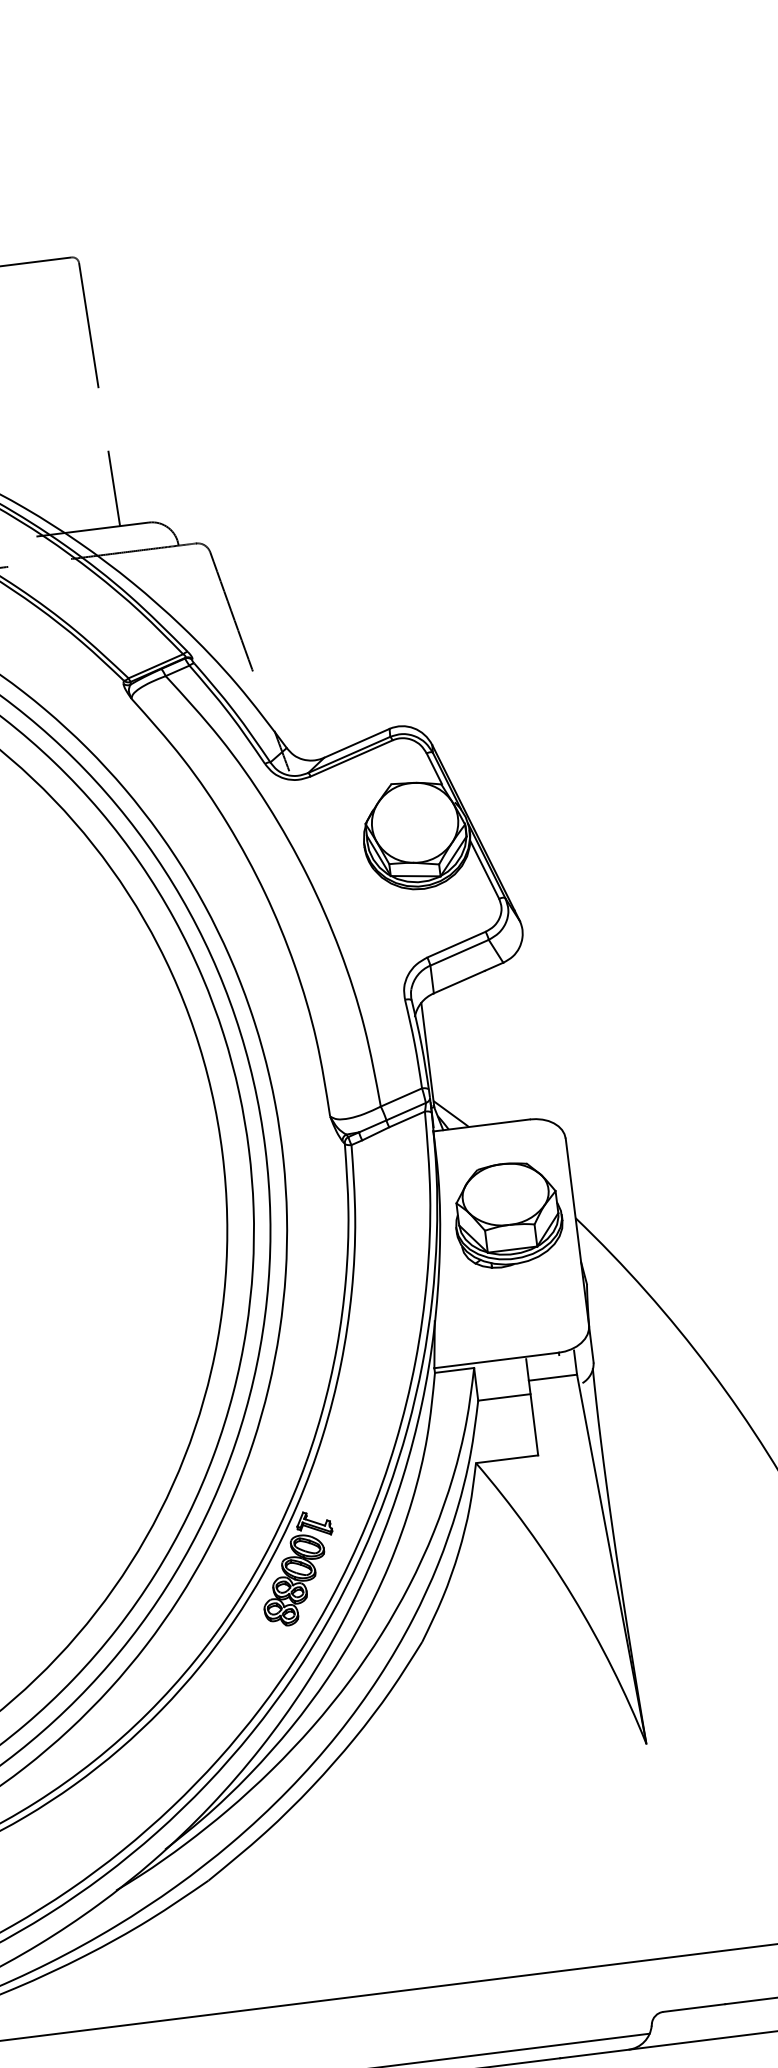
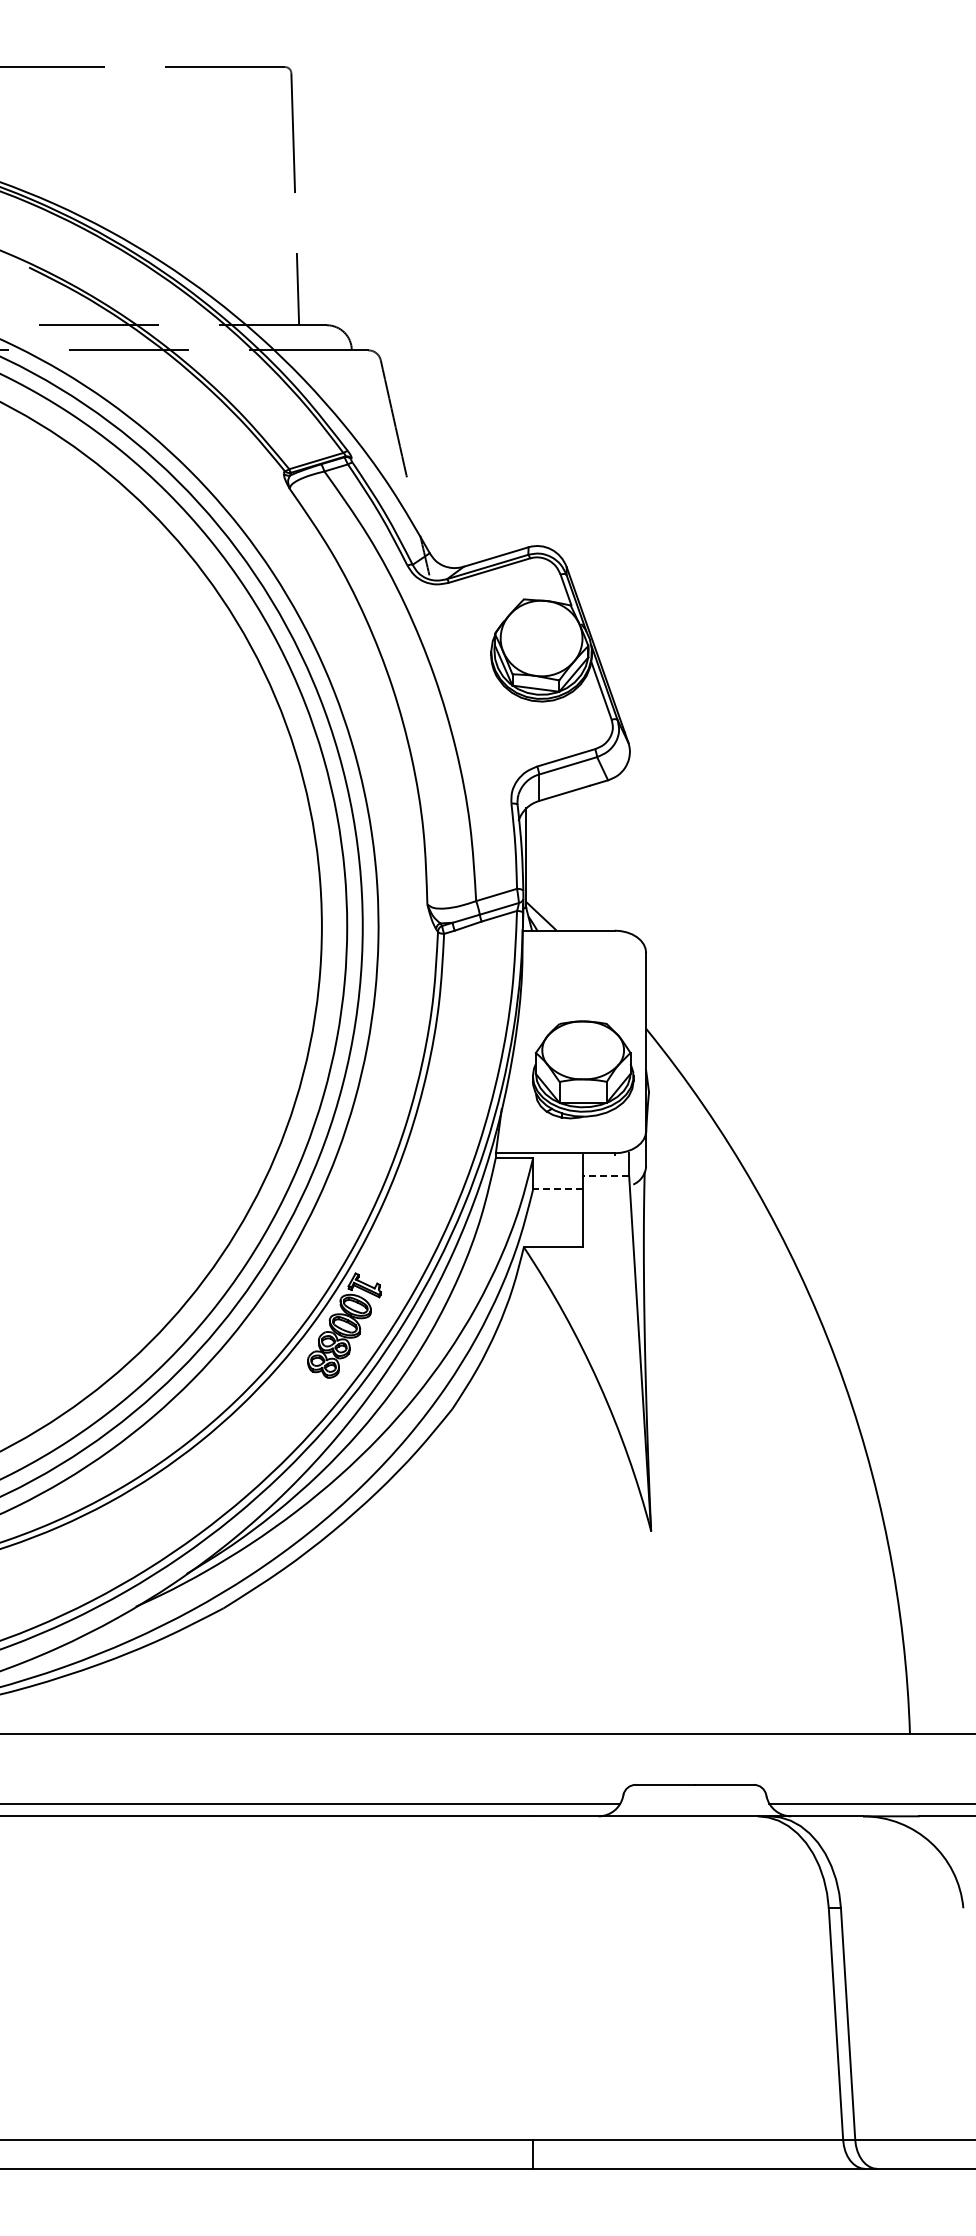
part: (508, 1214) -> (583, 1069), moved
line: (553, 1378) -> (606, 1176), solid -> dashed
line: (504, 1397) -> (558, 1188), solid -> dashed

